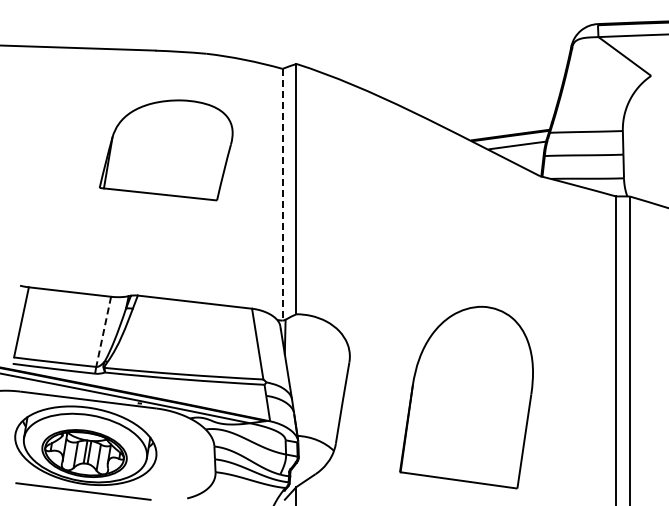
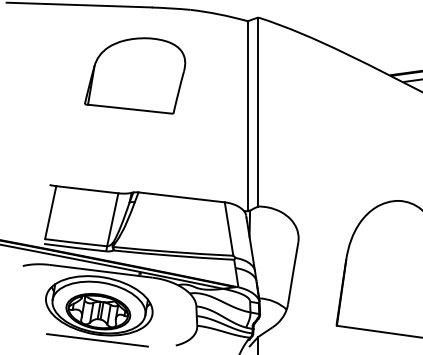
part: (165, 150) -> (134, 76), moved
line: (282, 194) -> (247, 116), dashed -> solid
line: (103, 331) -> (112, 219), dashed -> solid

